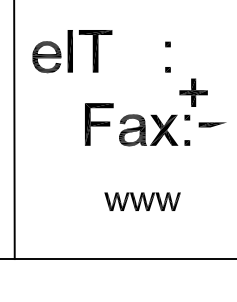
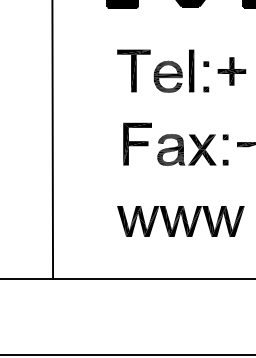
part: (52, 50) -> (173, 70), moved
part: (193, 92) -> (231, 71), moved
part: (142, 201) -> (180, 221), size x1.67

